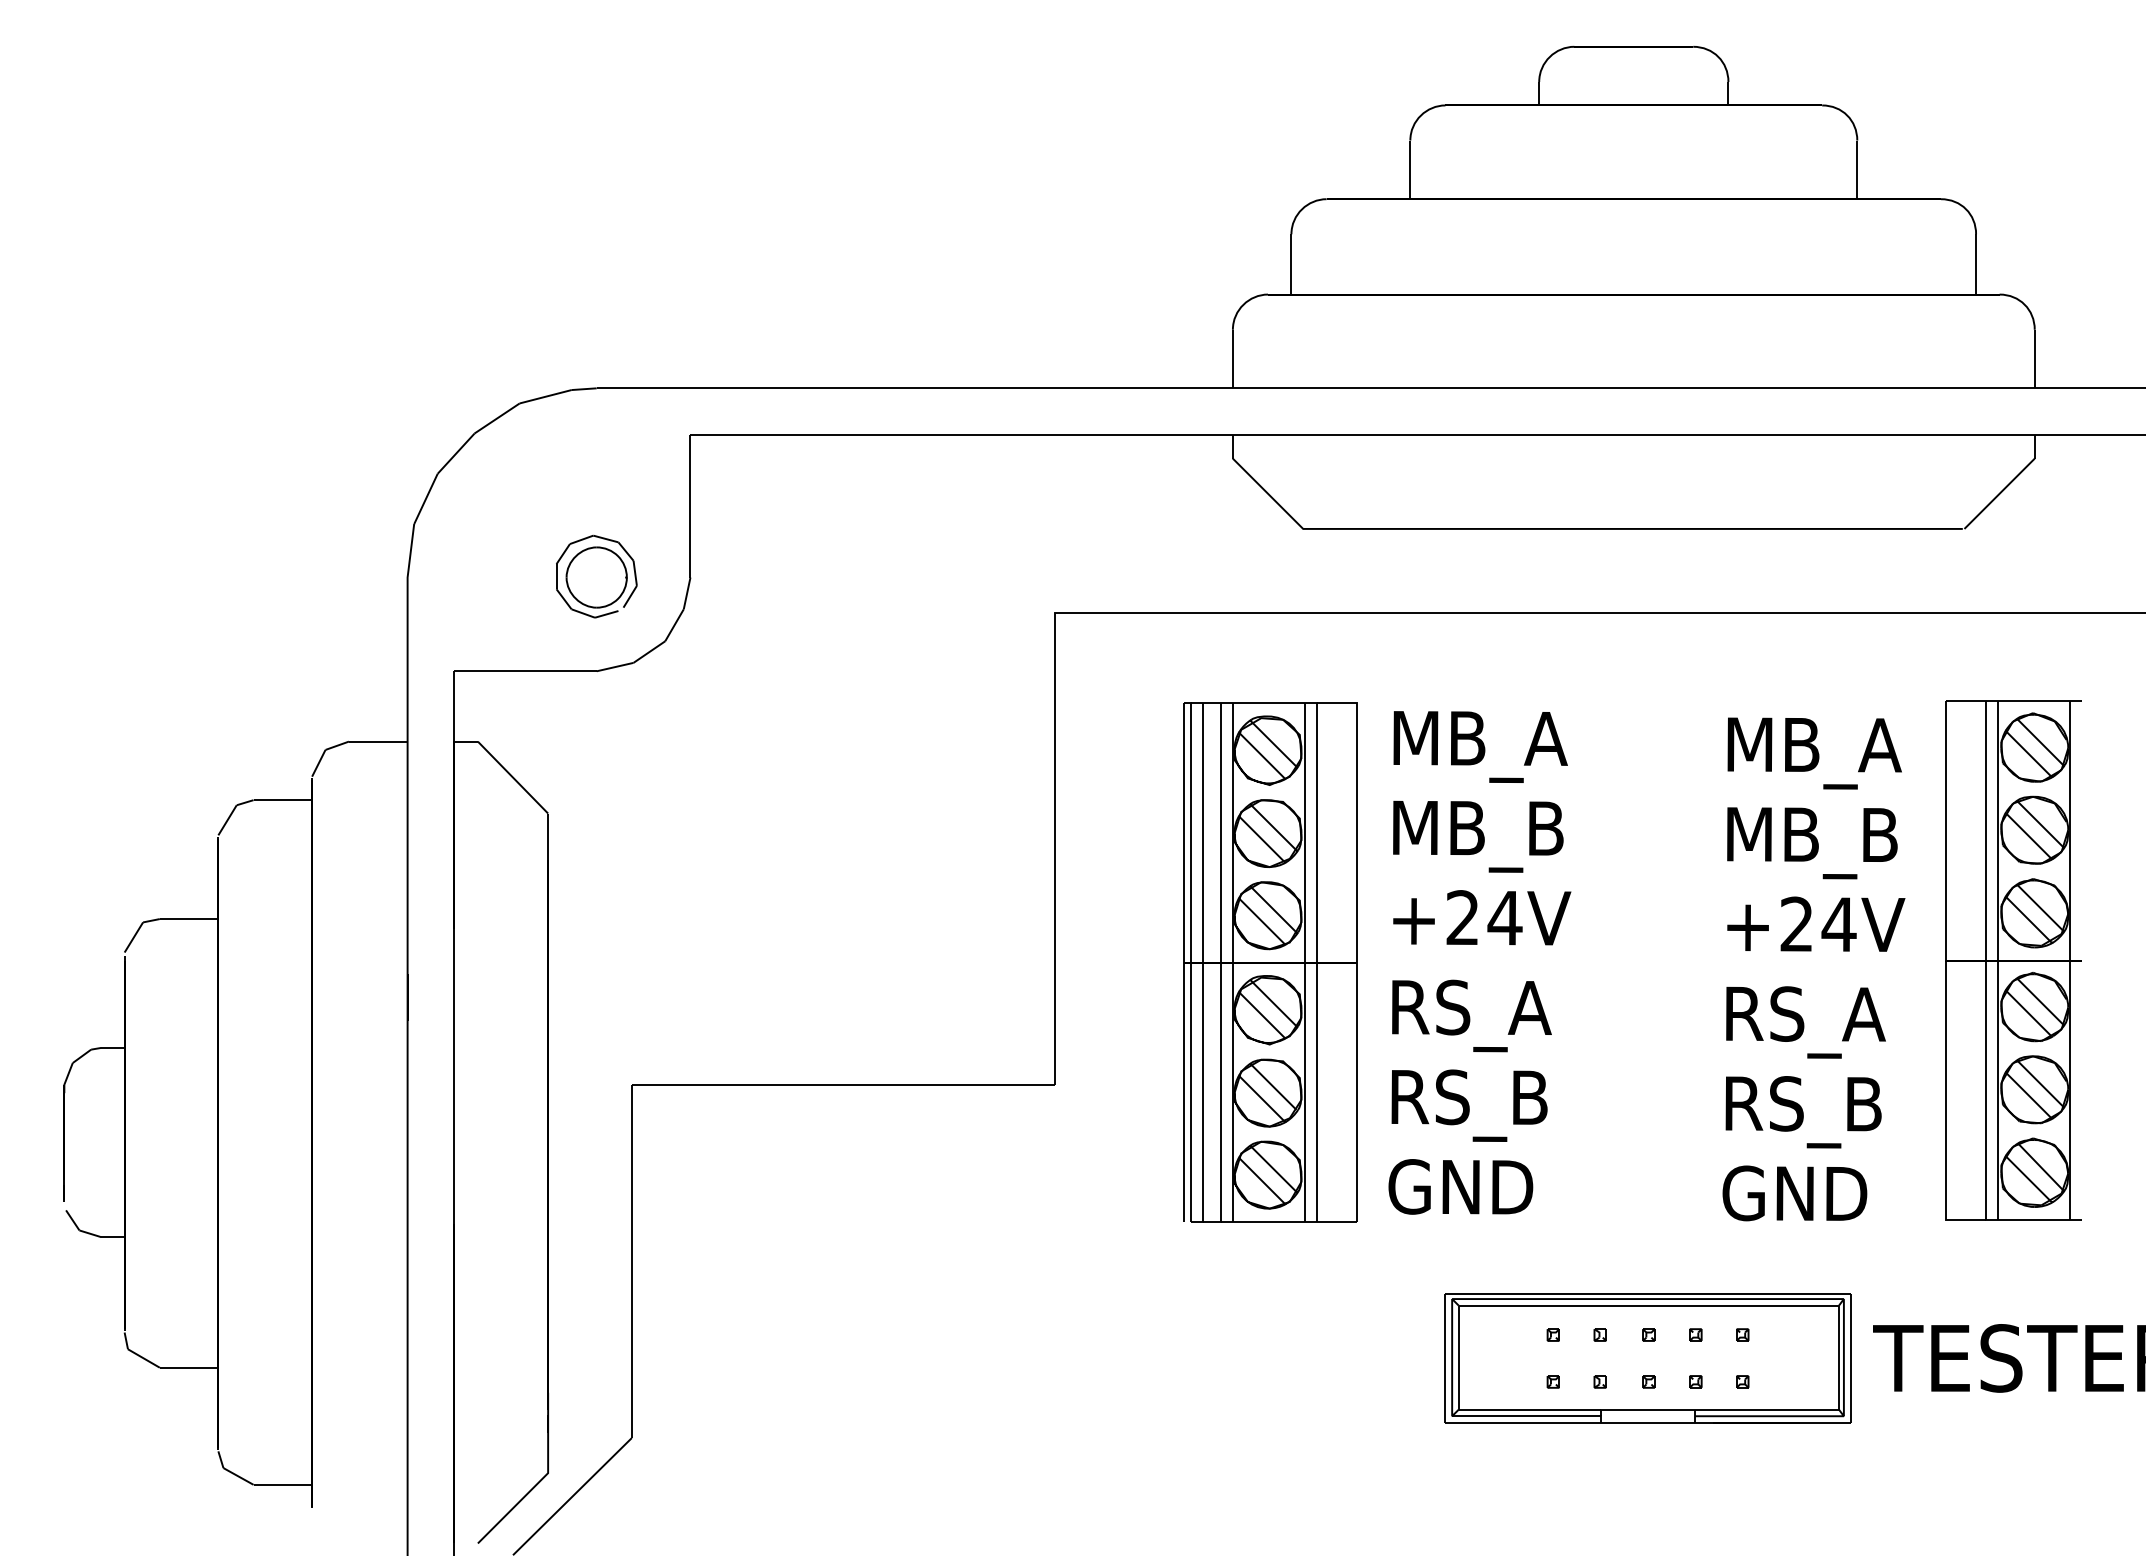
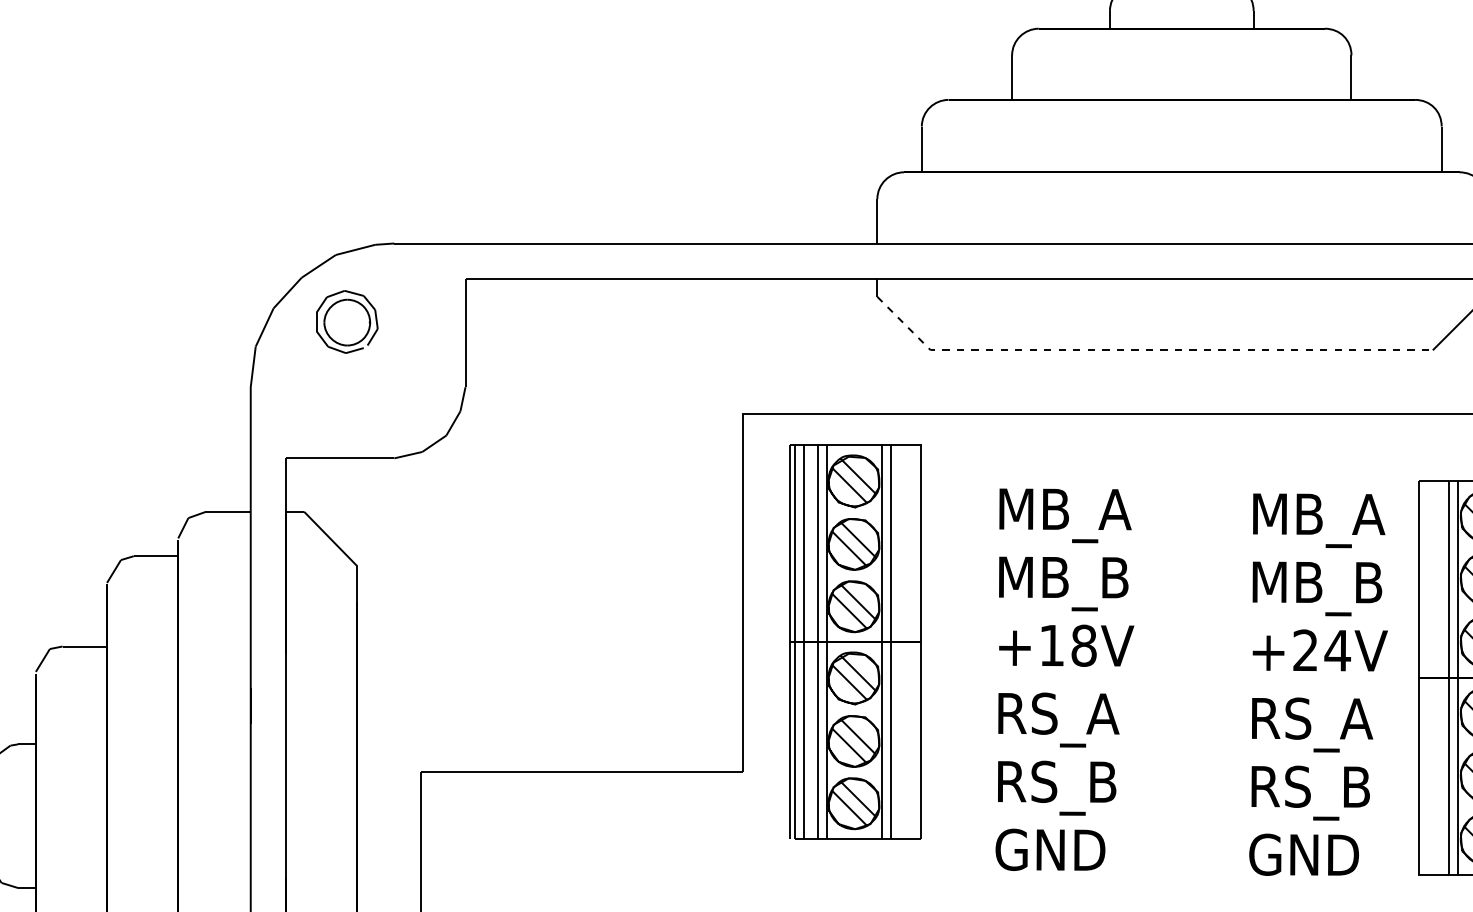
line: (1583, 528) -> (1143, 349), solid -> dashed
part: (596, 576) -> (347, 321), moved
text: (1484, 918) -> (1068, 646), +24V -> +18V
part: (1270, 962) -> (855, 642), moved

